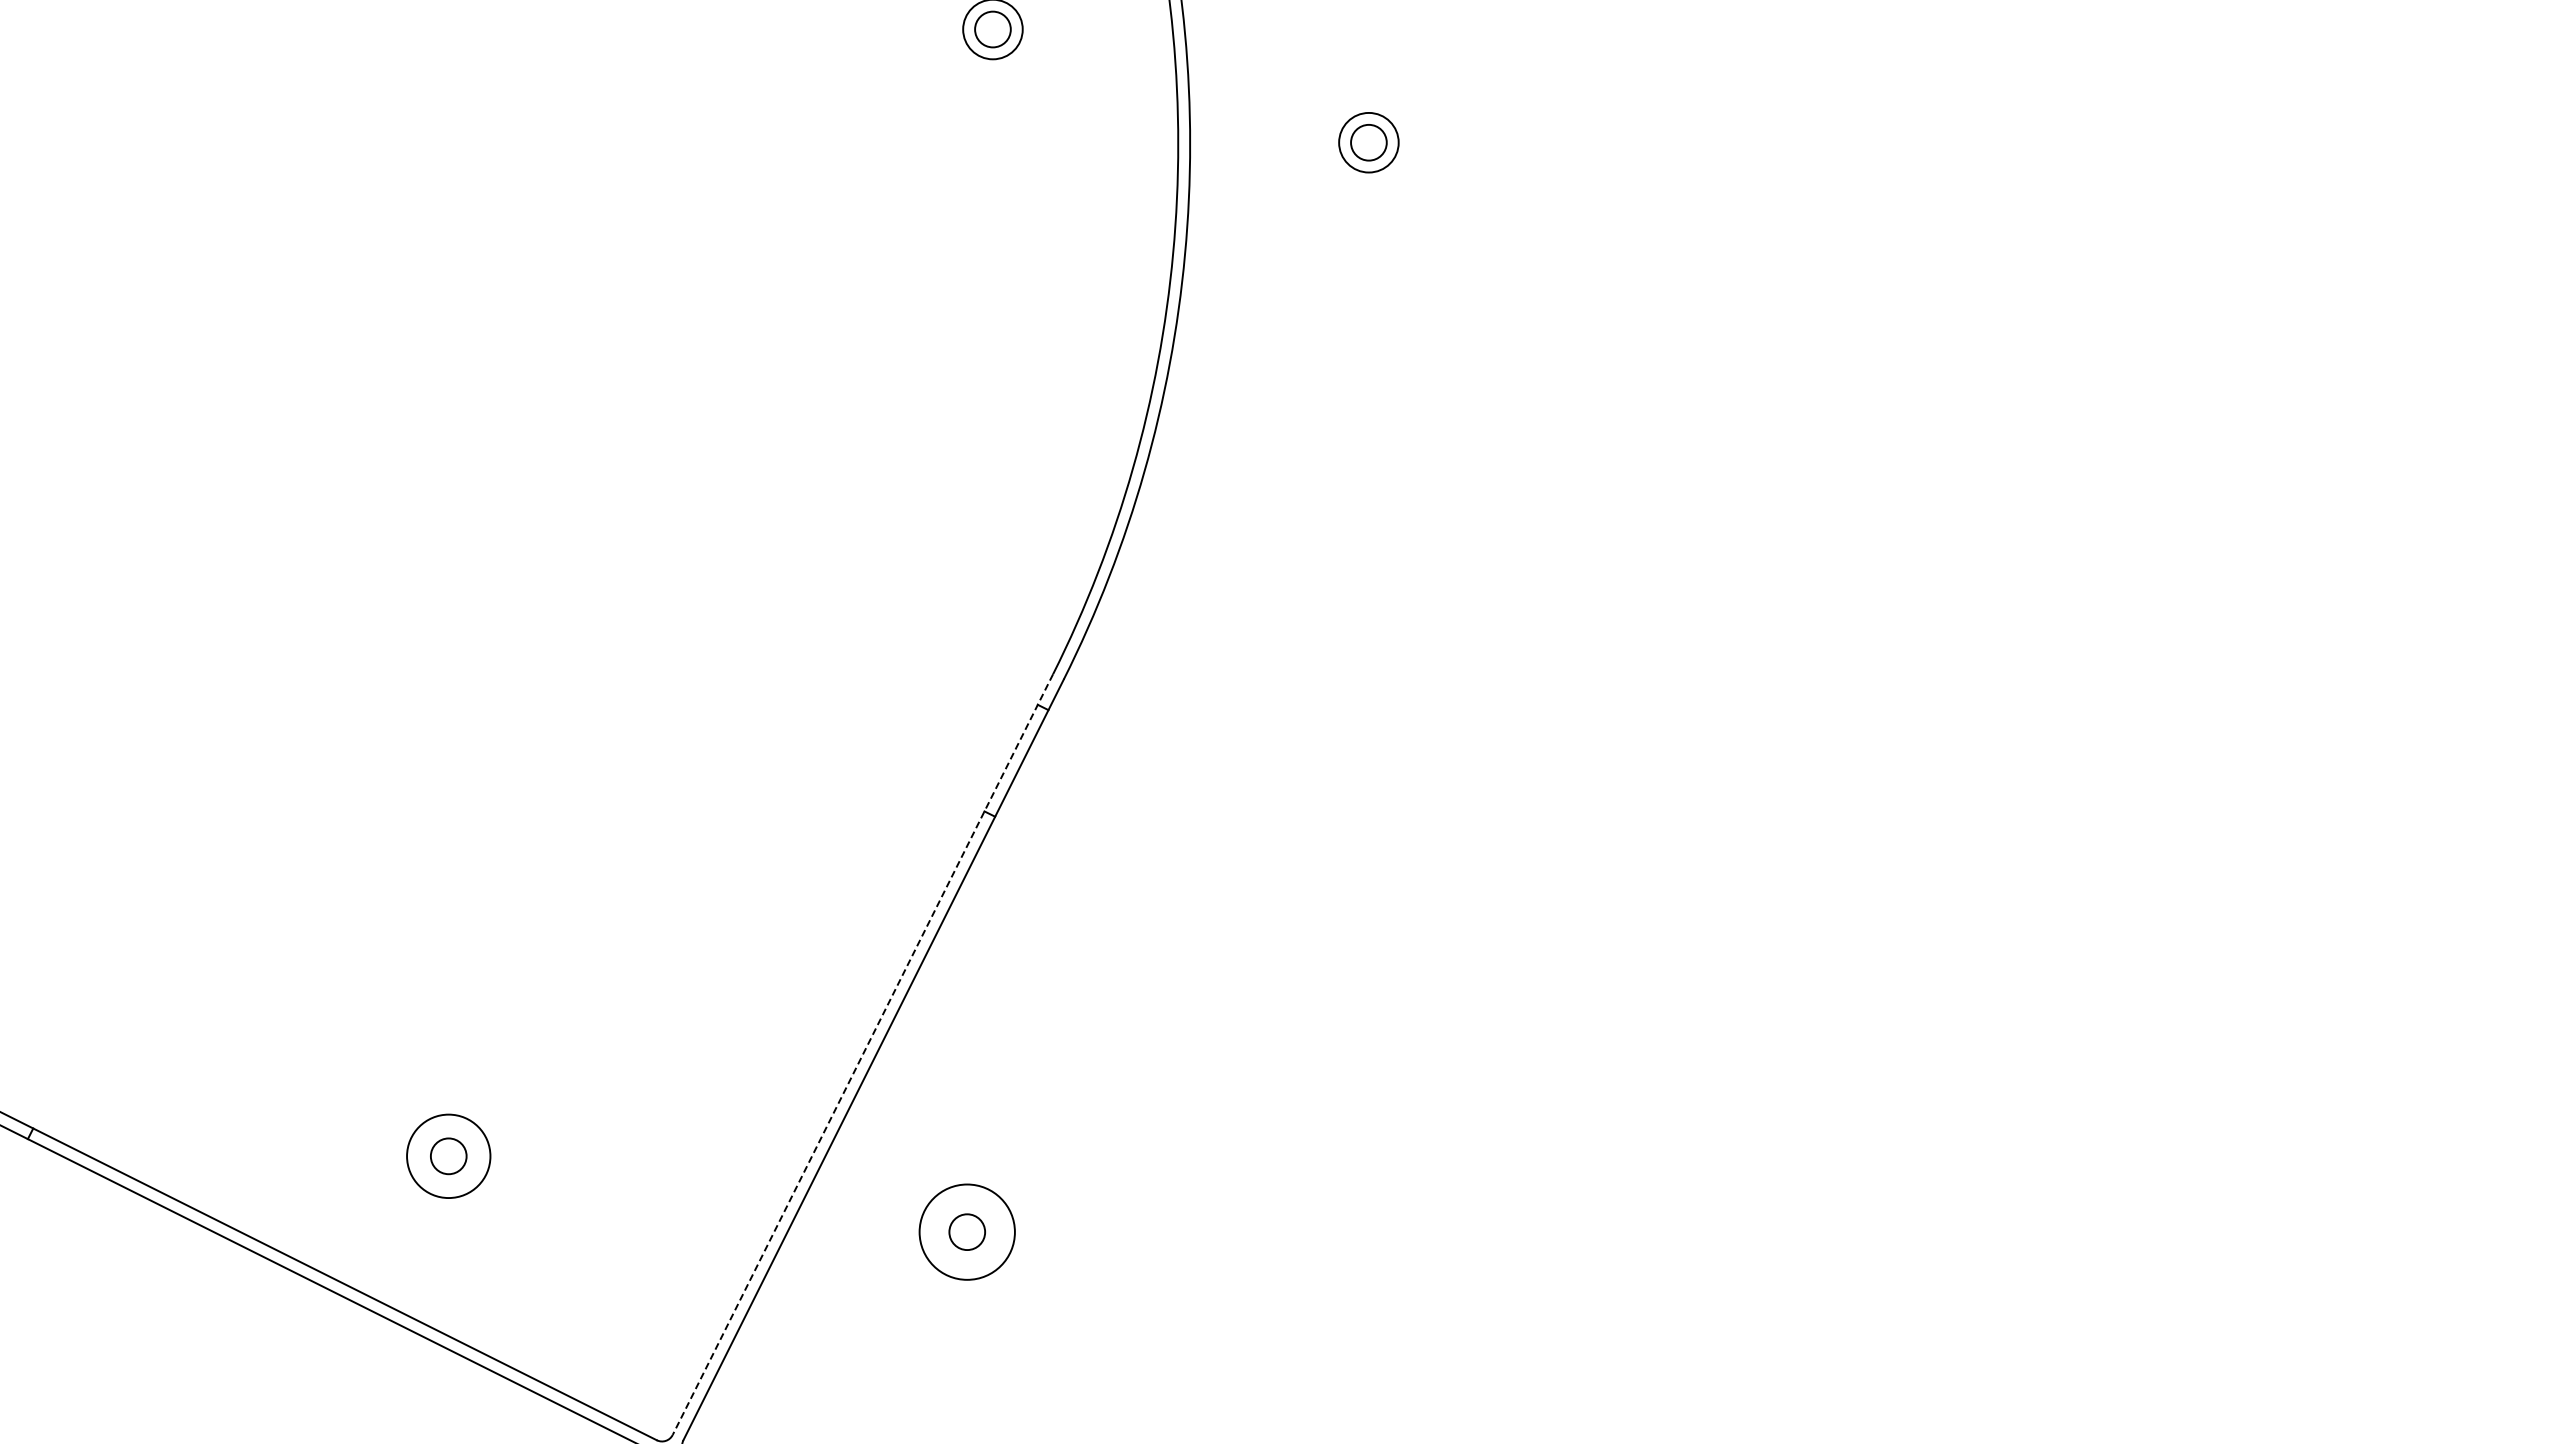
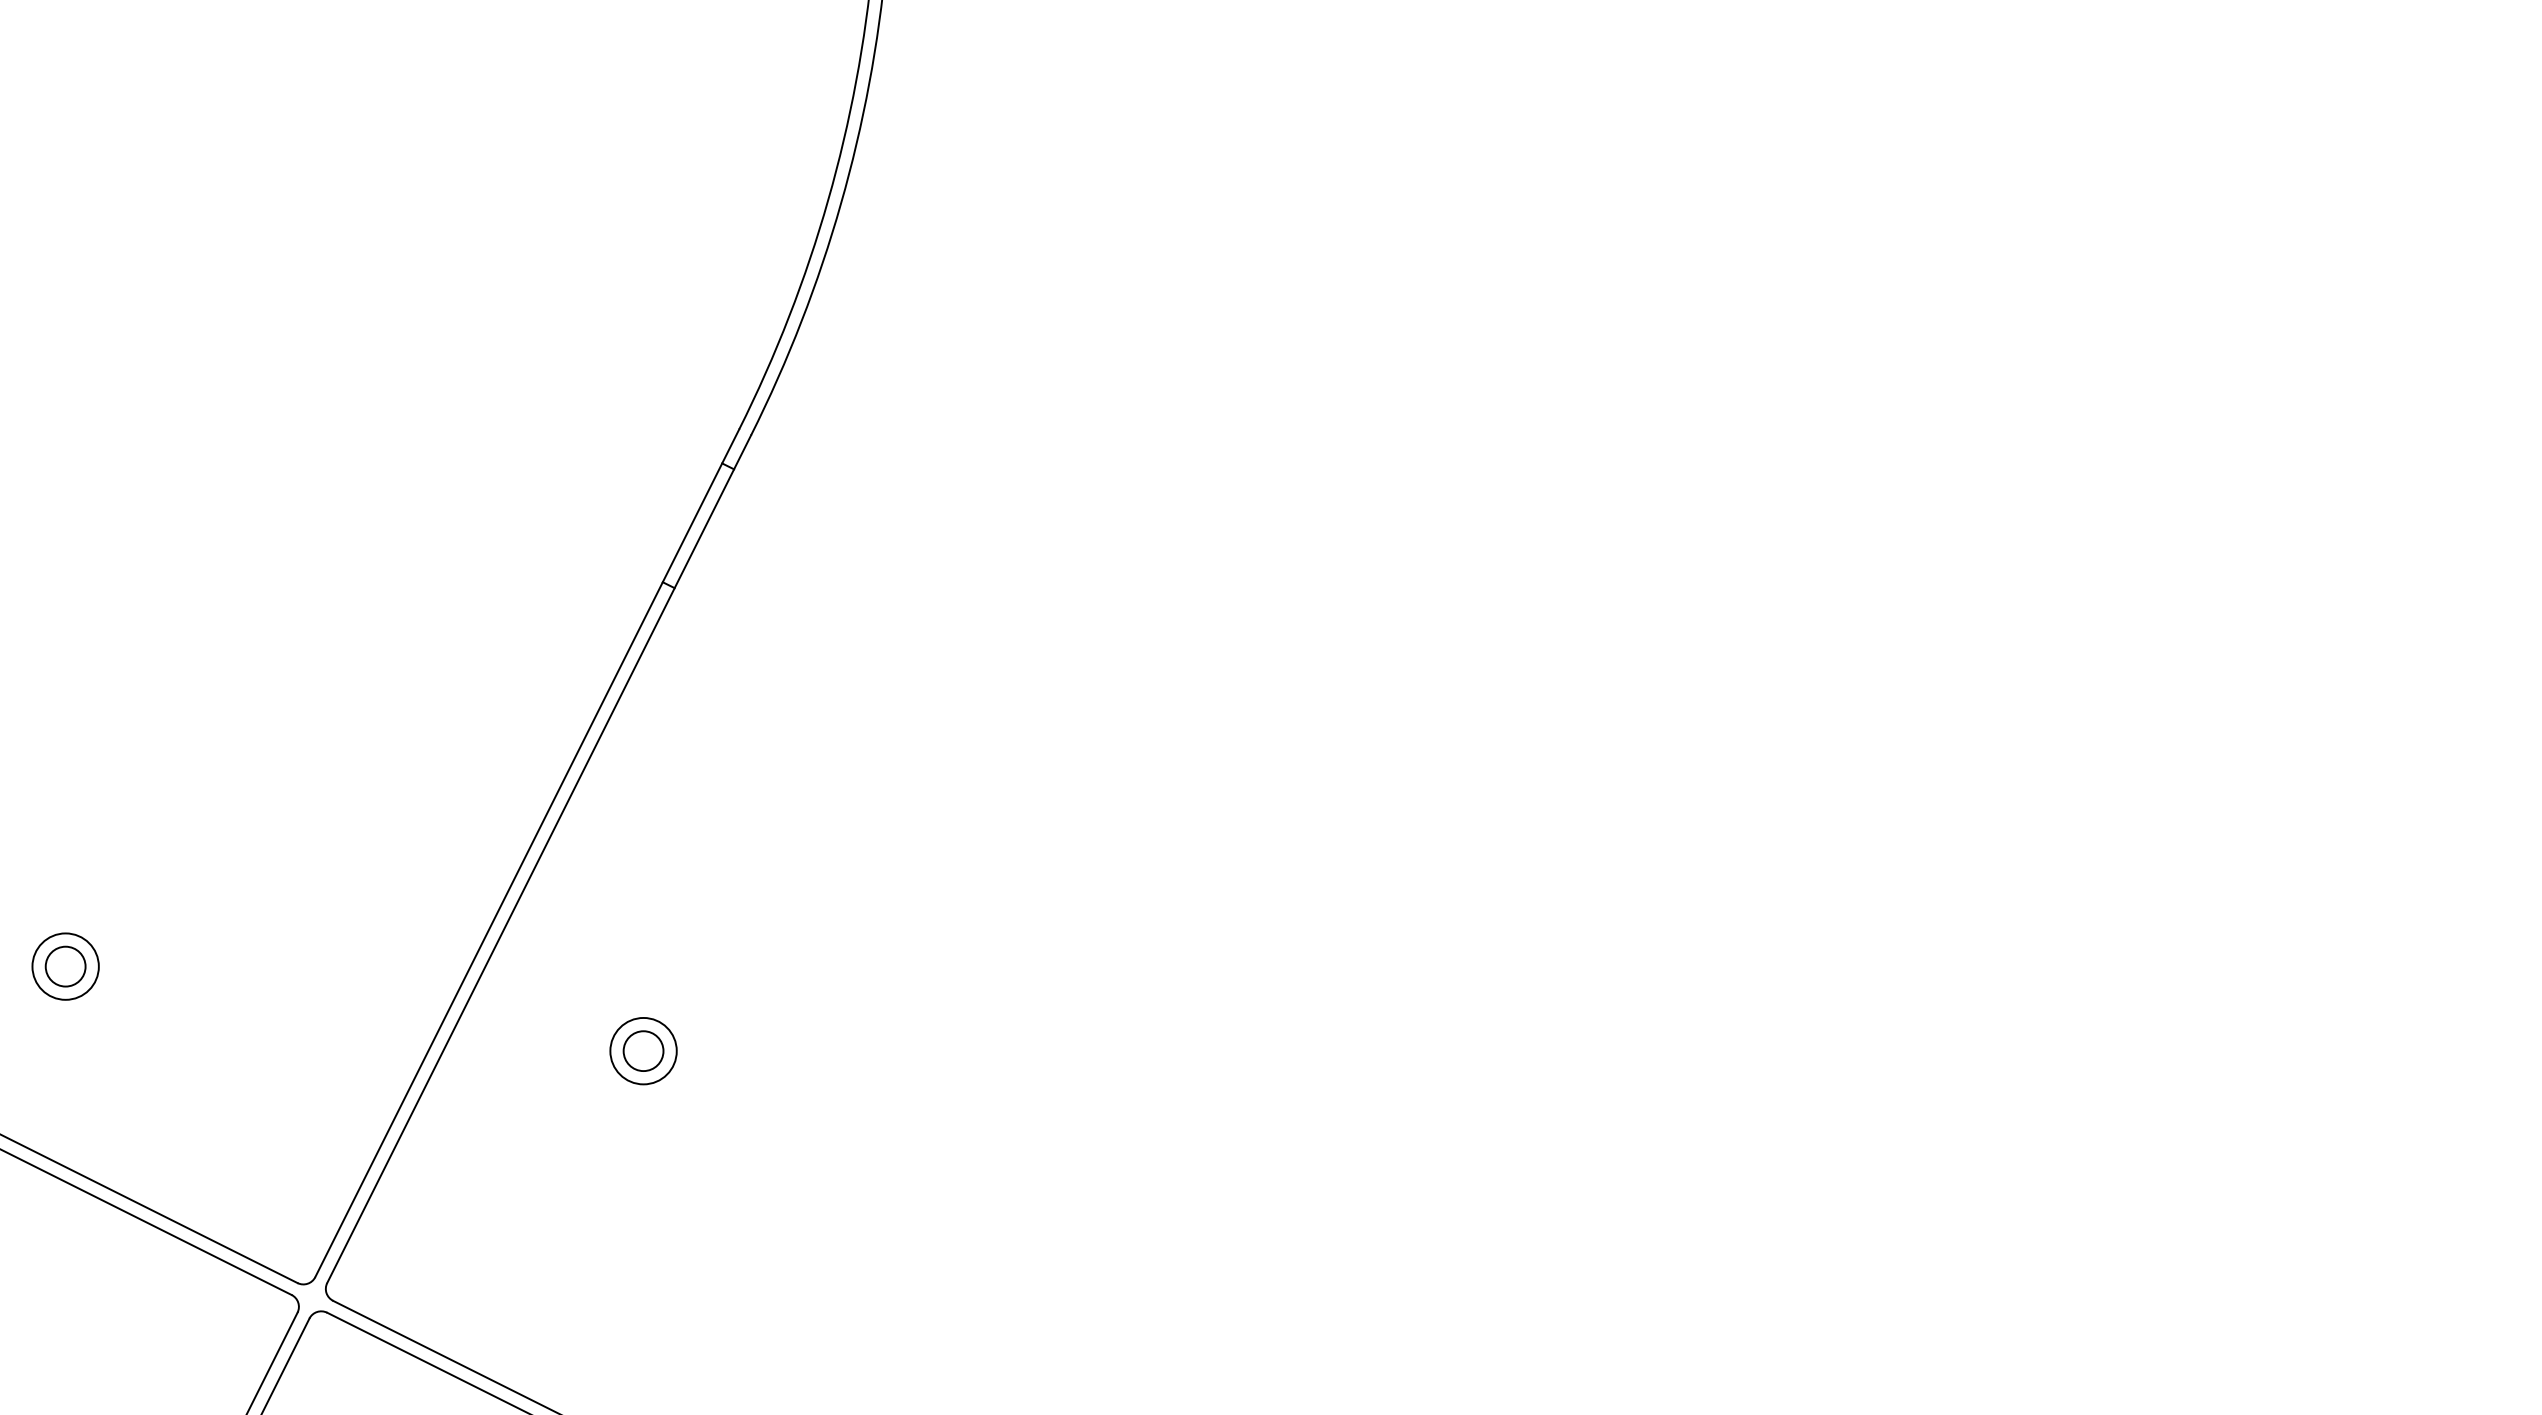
line: (862, 1055) -> (526, 854), dashed -> solid
circle: (448, 1156) -> (65, 966), size x0.71
circle: (967, 1231) -> (643, 1050), size x0.62

